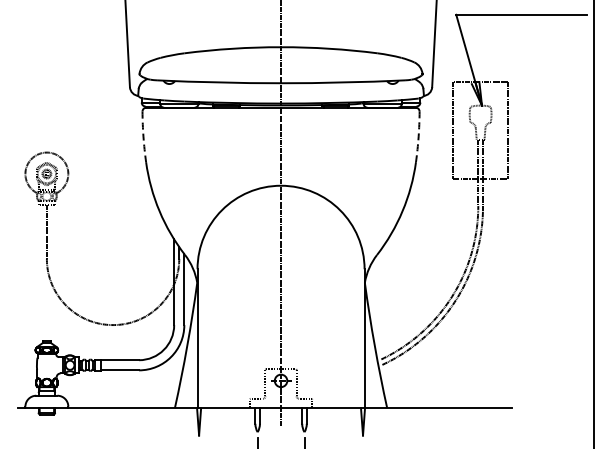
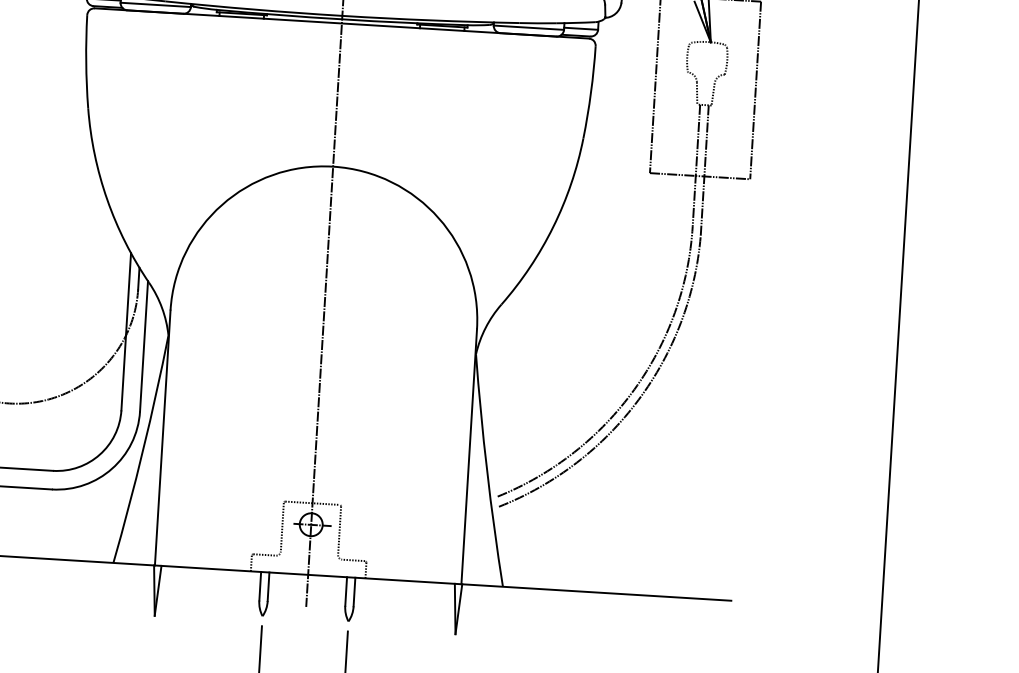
arc: (143, 136) -> (86, 60), dashed -> solid
arc: (418, 136) -> (590, 91), dashed -> solid

